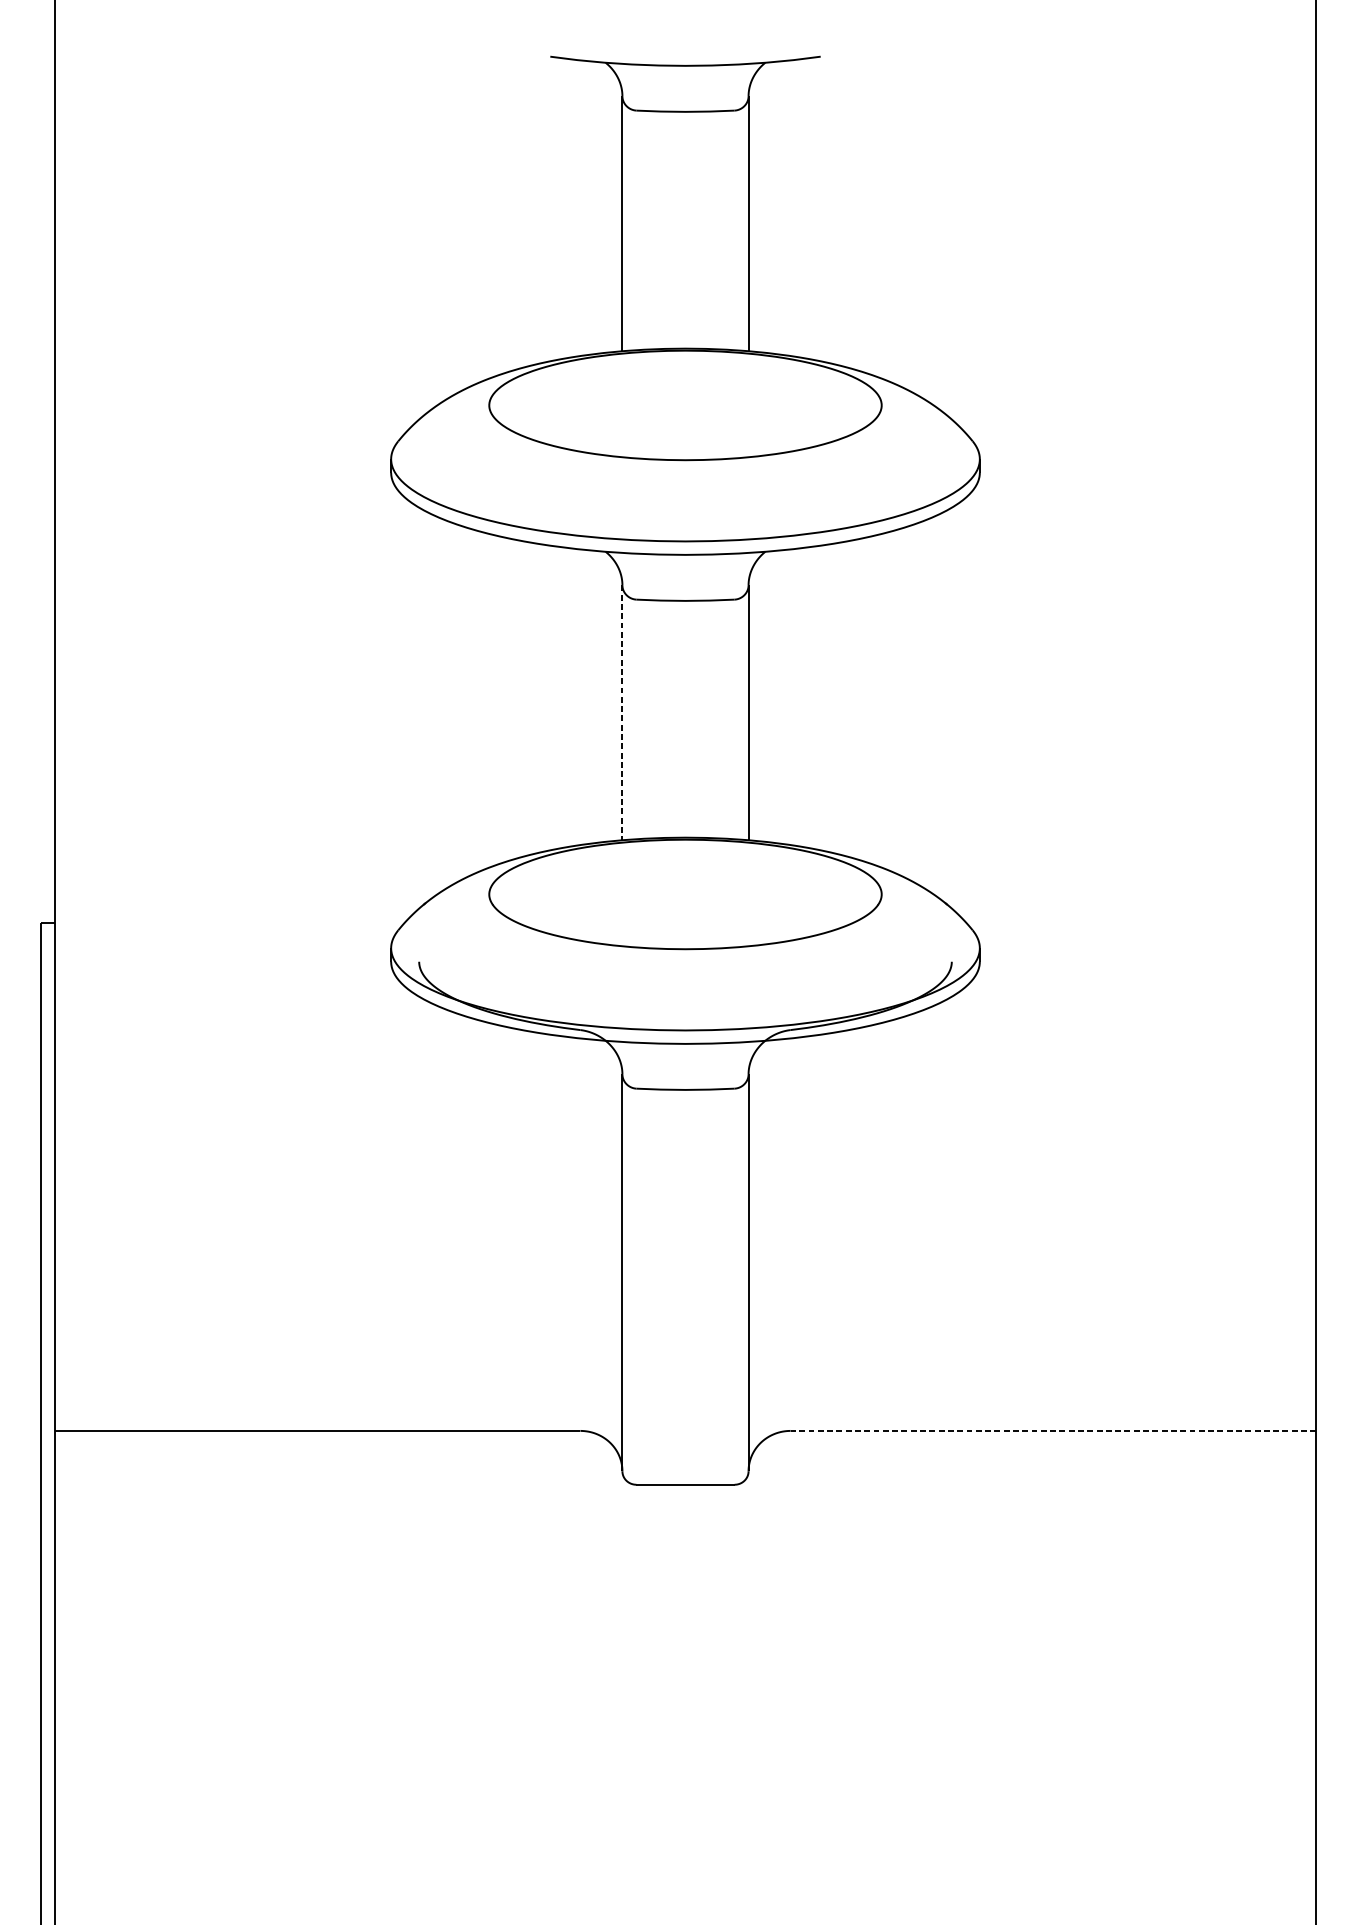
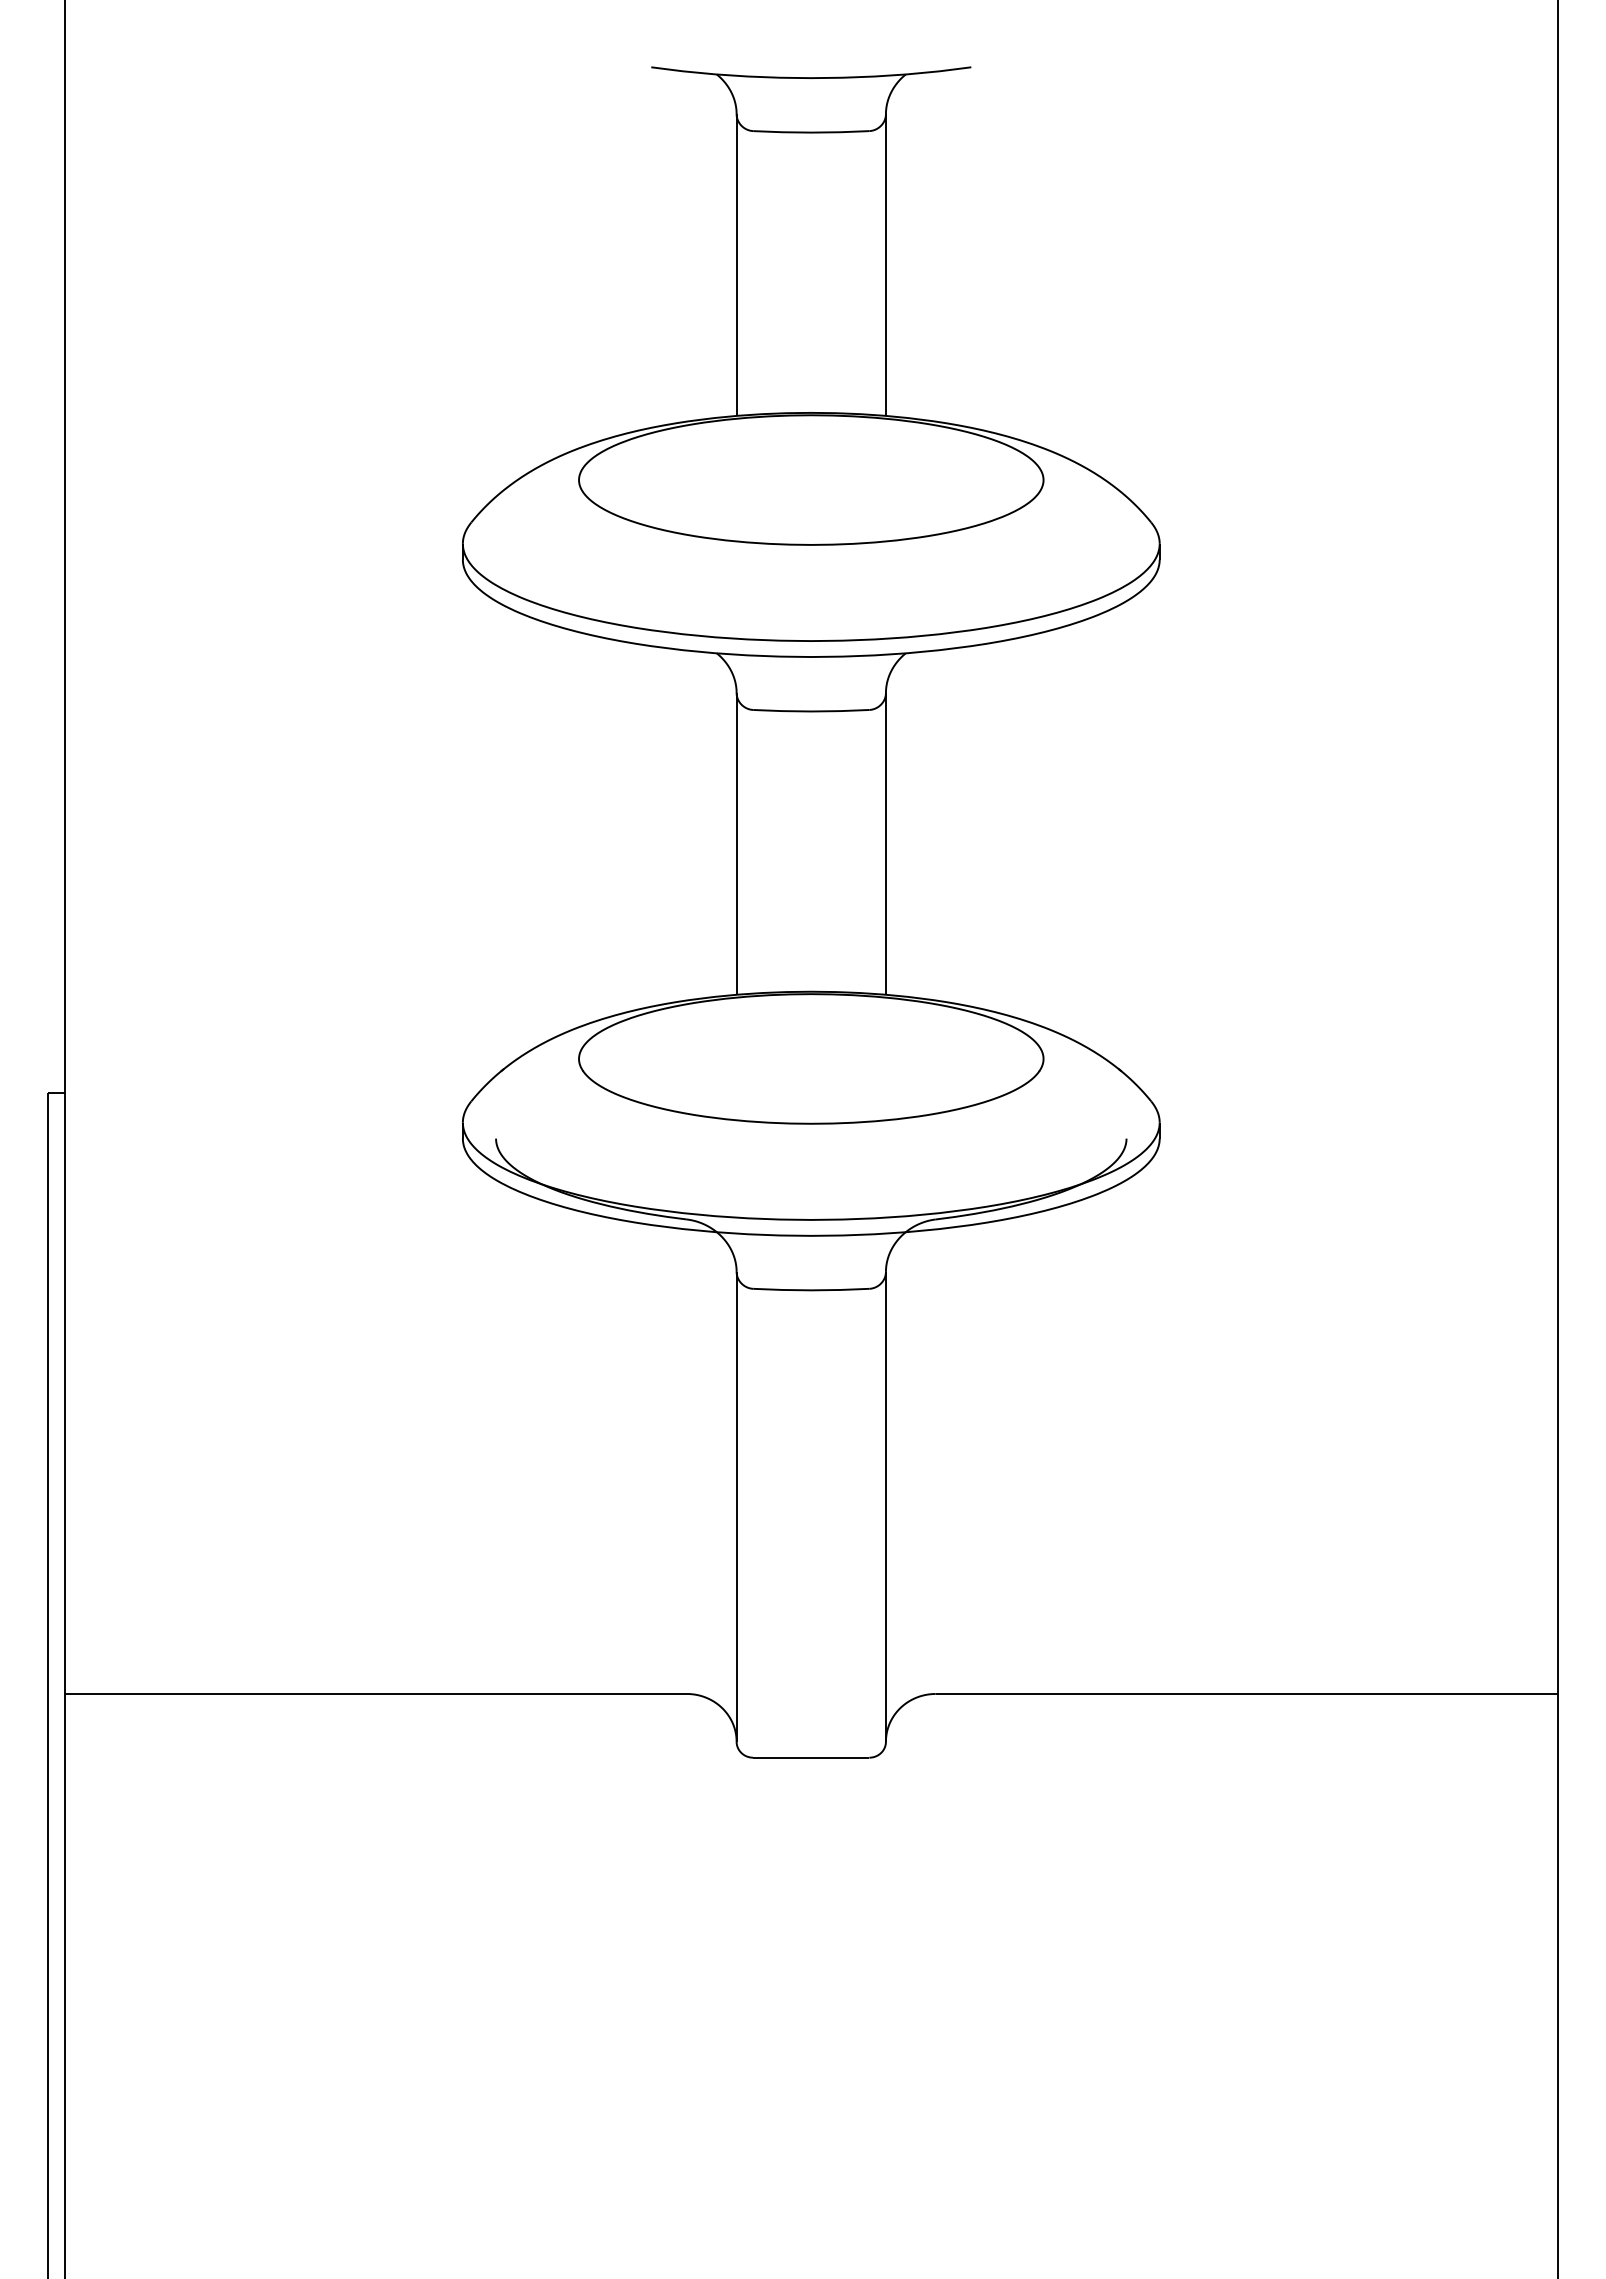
line: (622, 712) -> (736, 843), dashed -> solid
line: (1053, 1430) -> (1246, 1693), dashed -> solid

